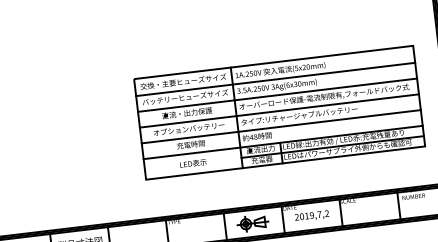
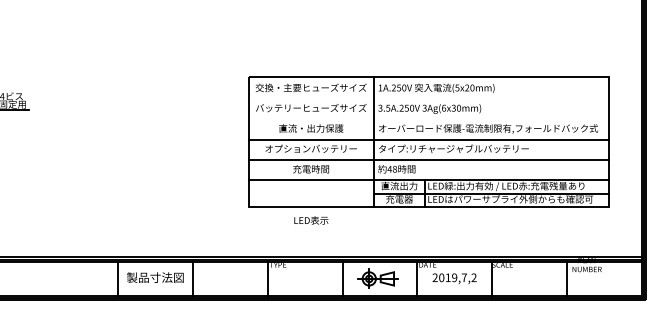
line: (275, 79) -> (428, 98), removed
line: (277, 95) -> (428, 119), removed
text: (193, 163) -> (311, 220), moved

